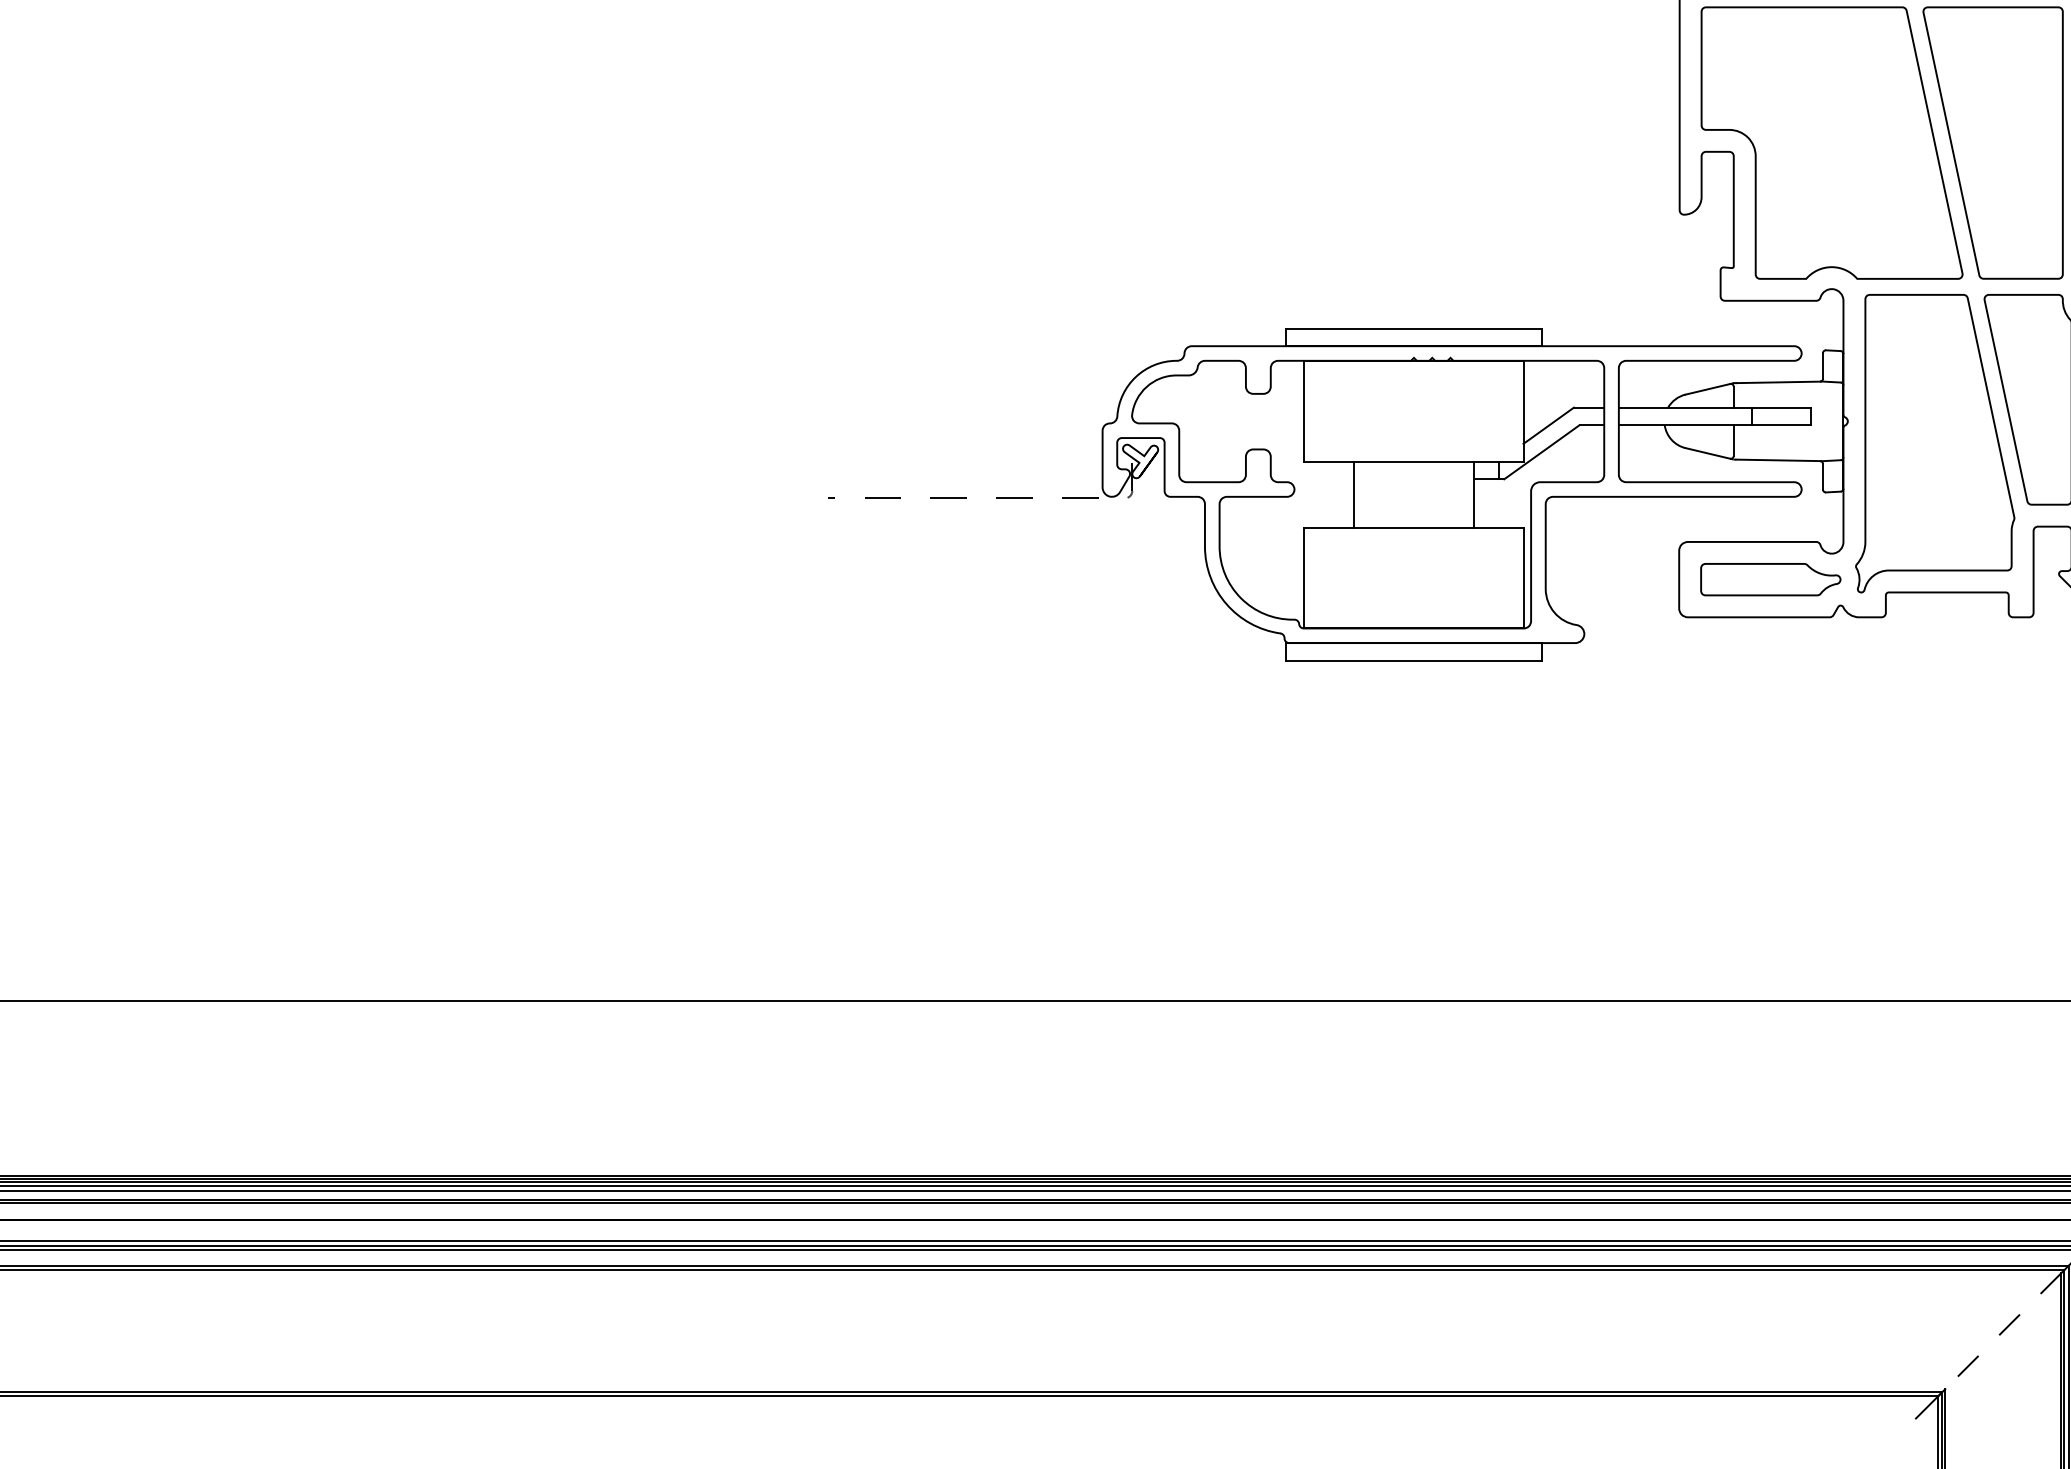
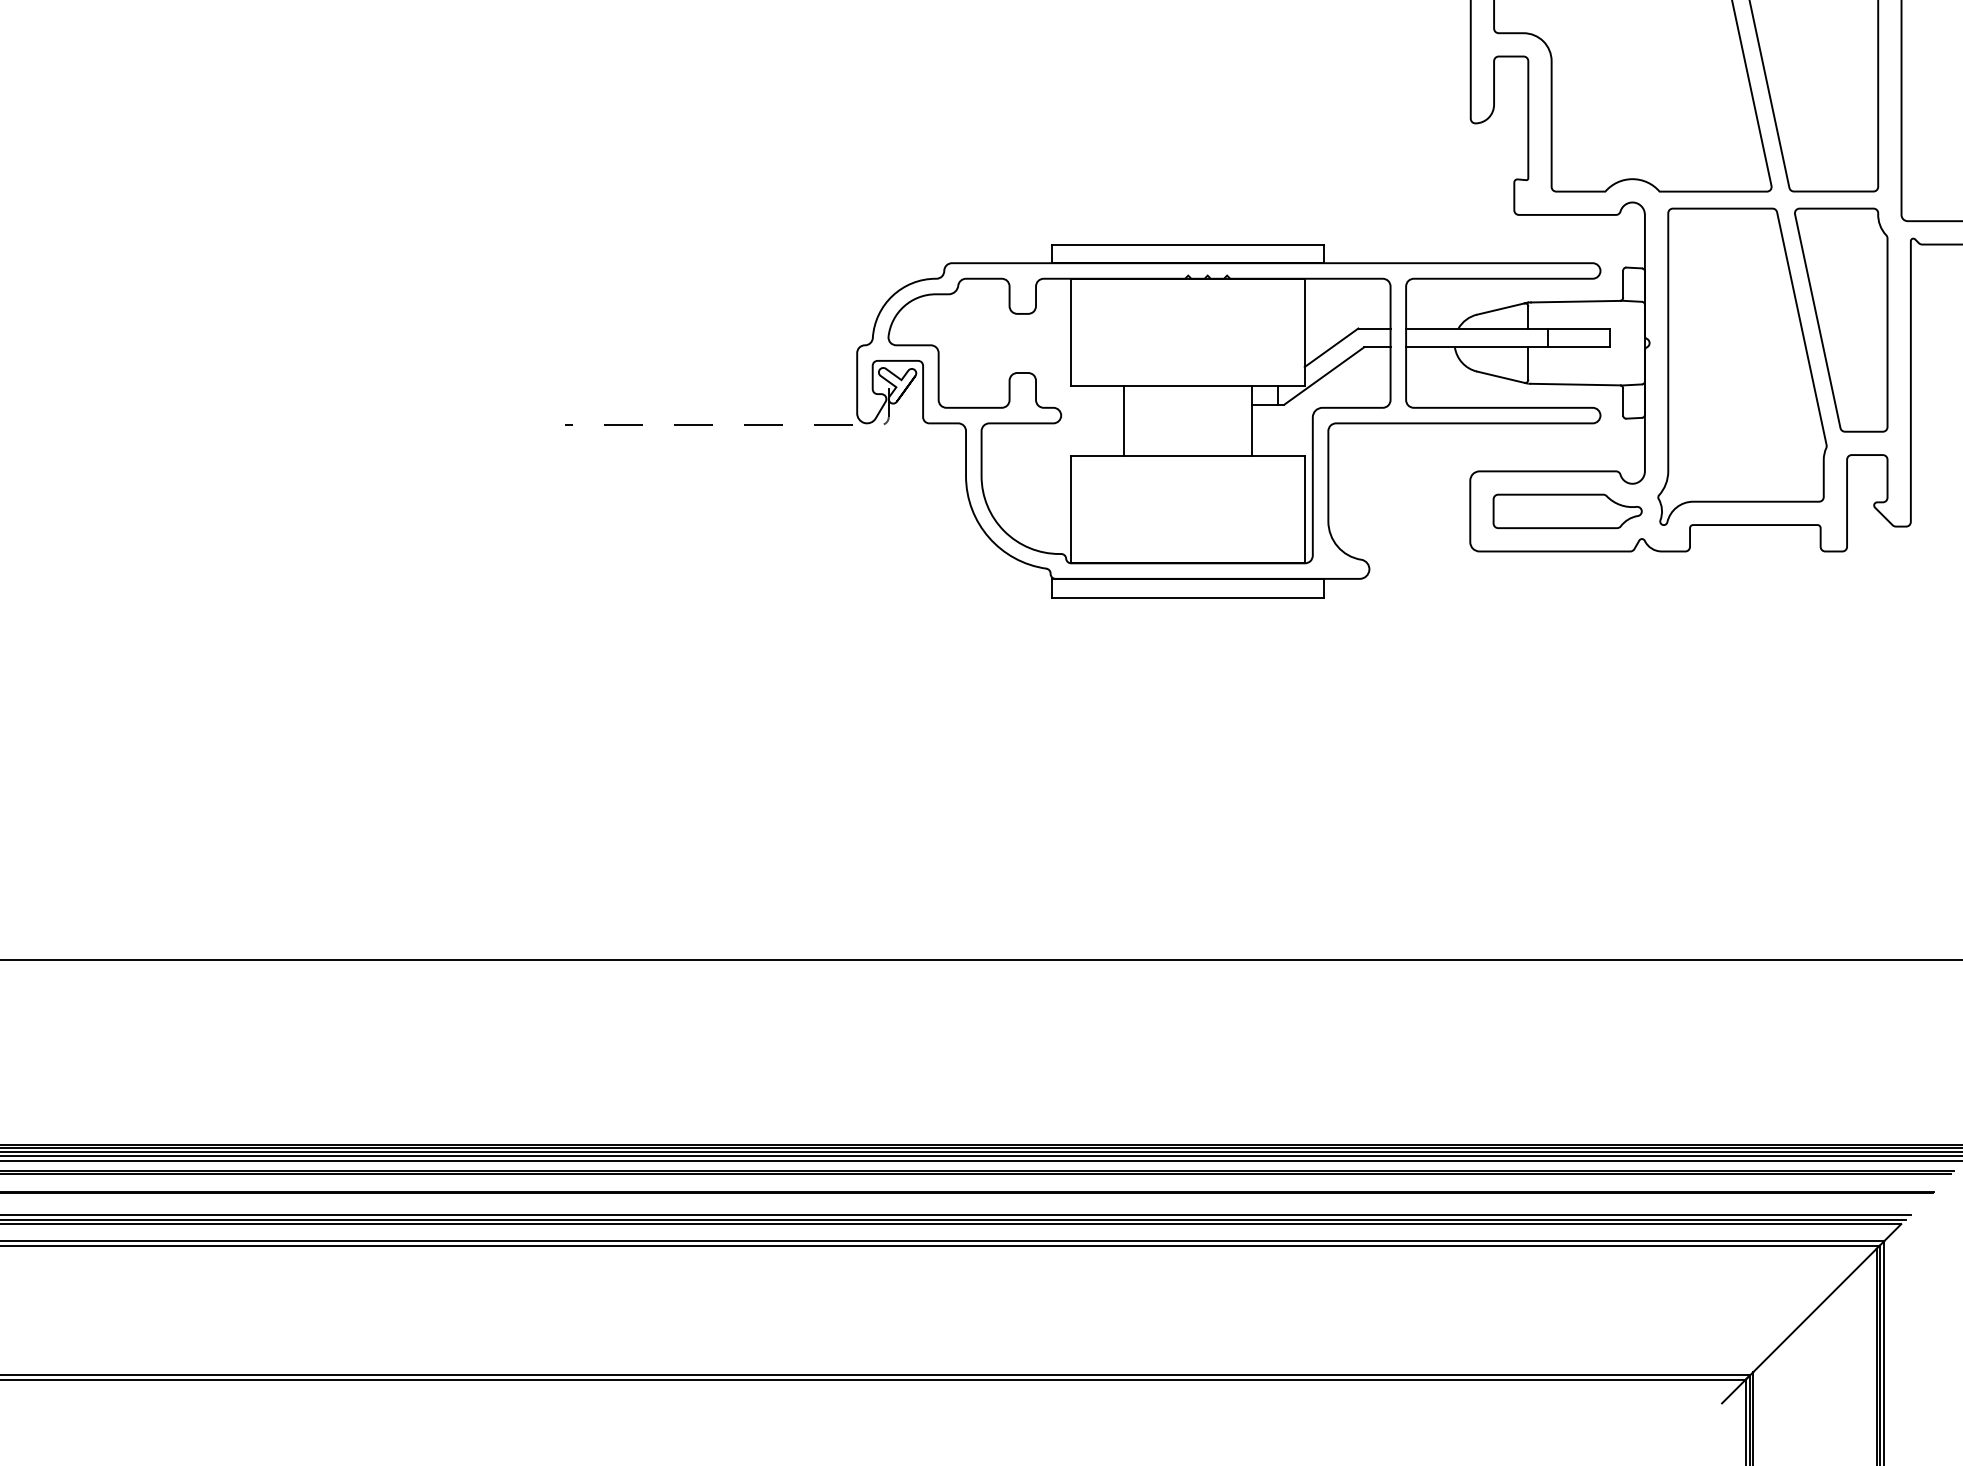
line: (2002, 1331) -> (1814, 1310), dashed -> solid

